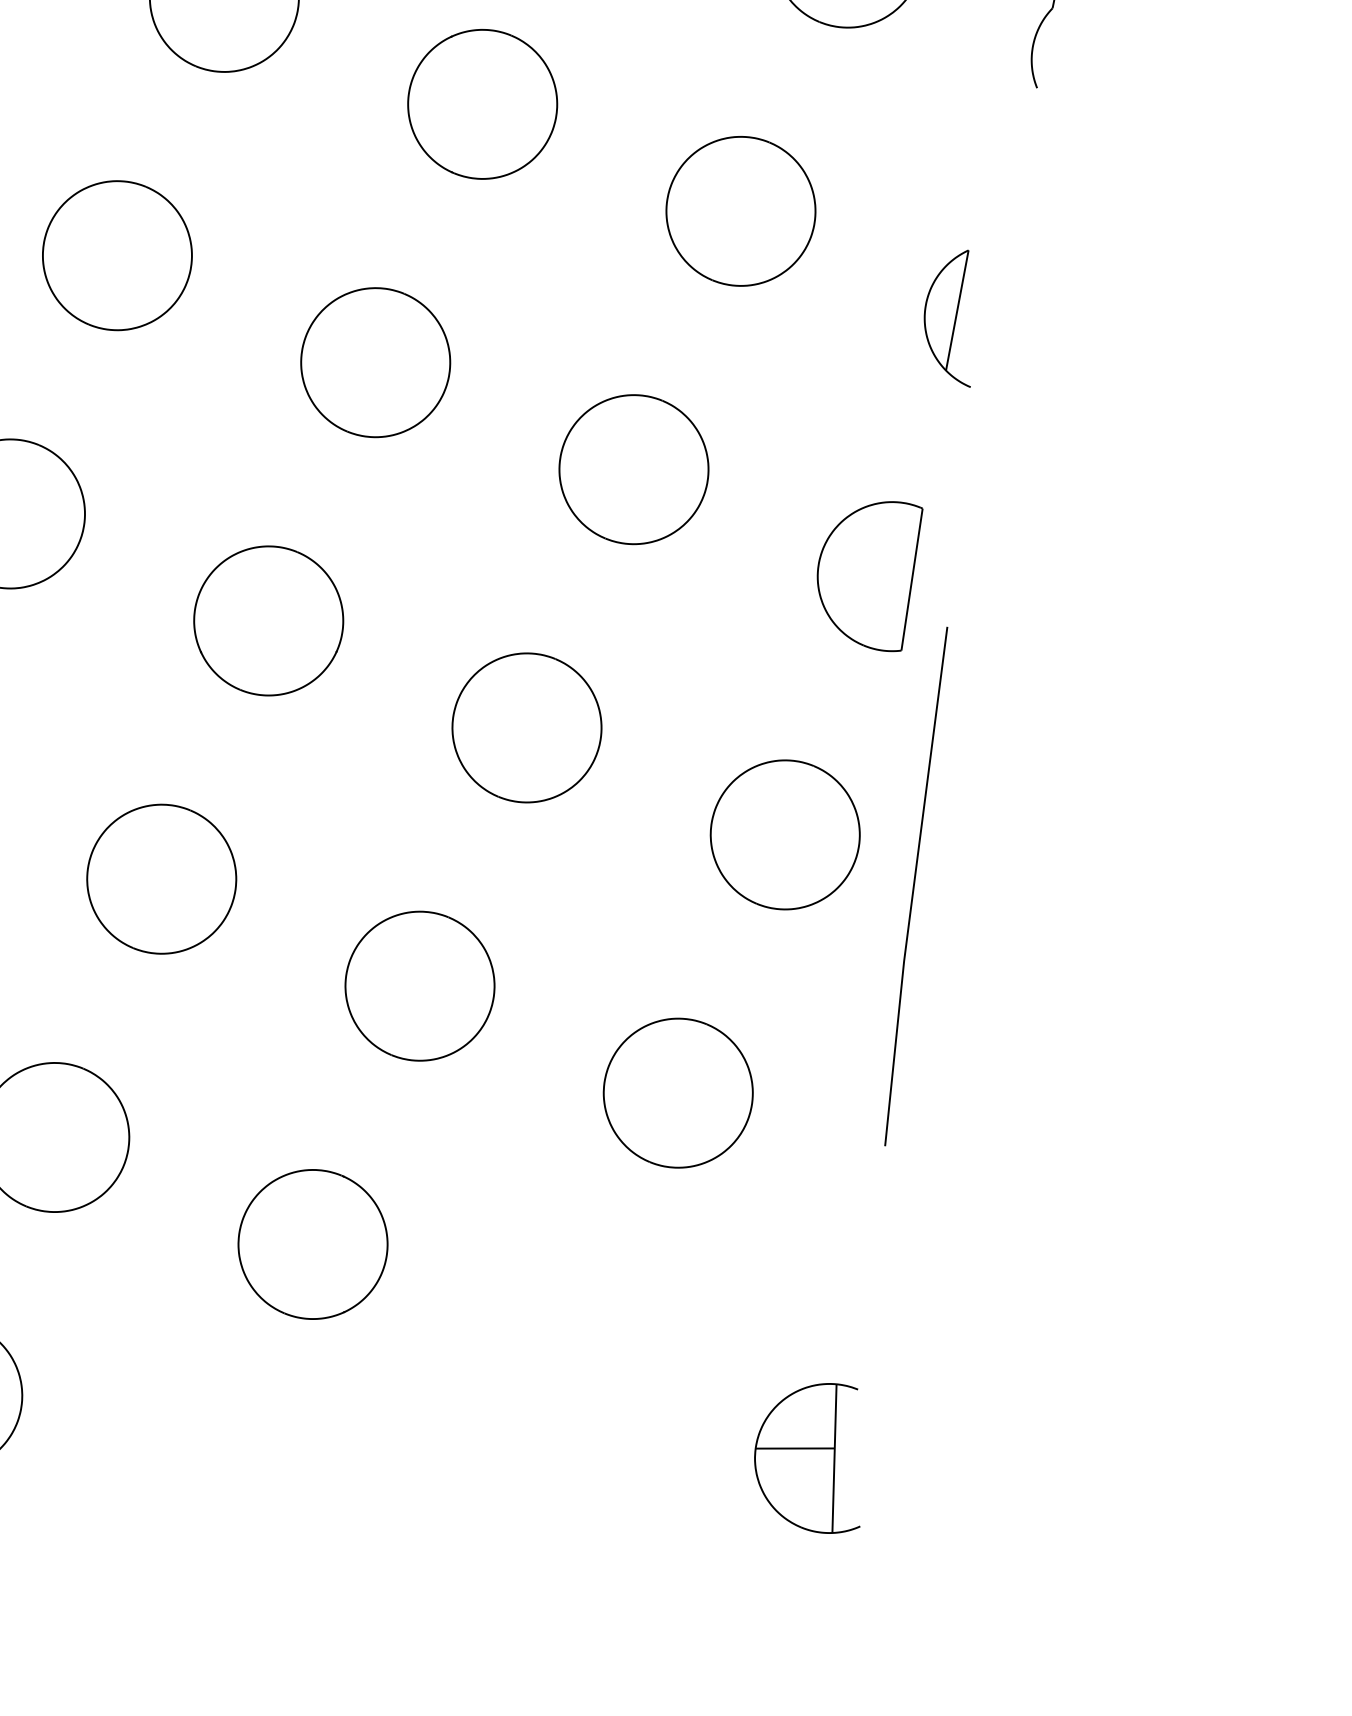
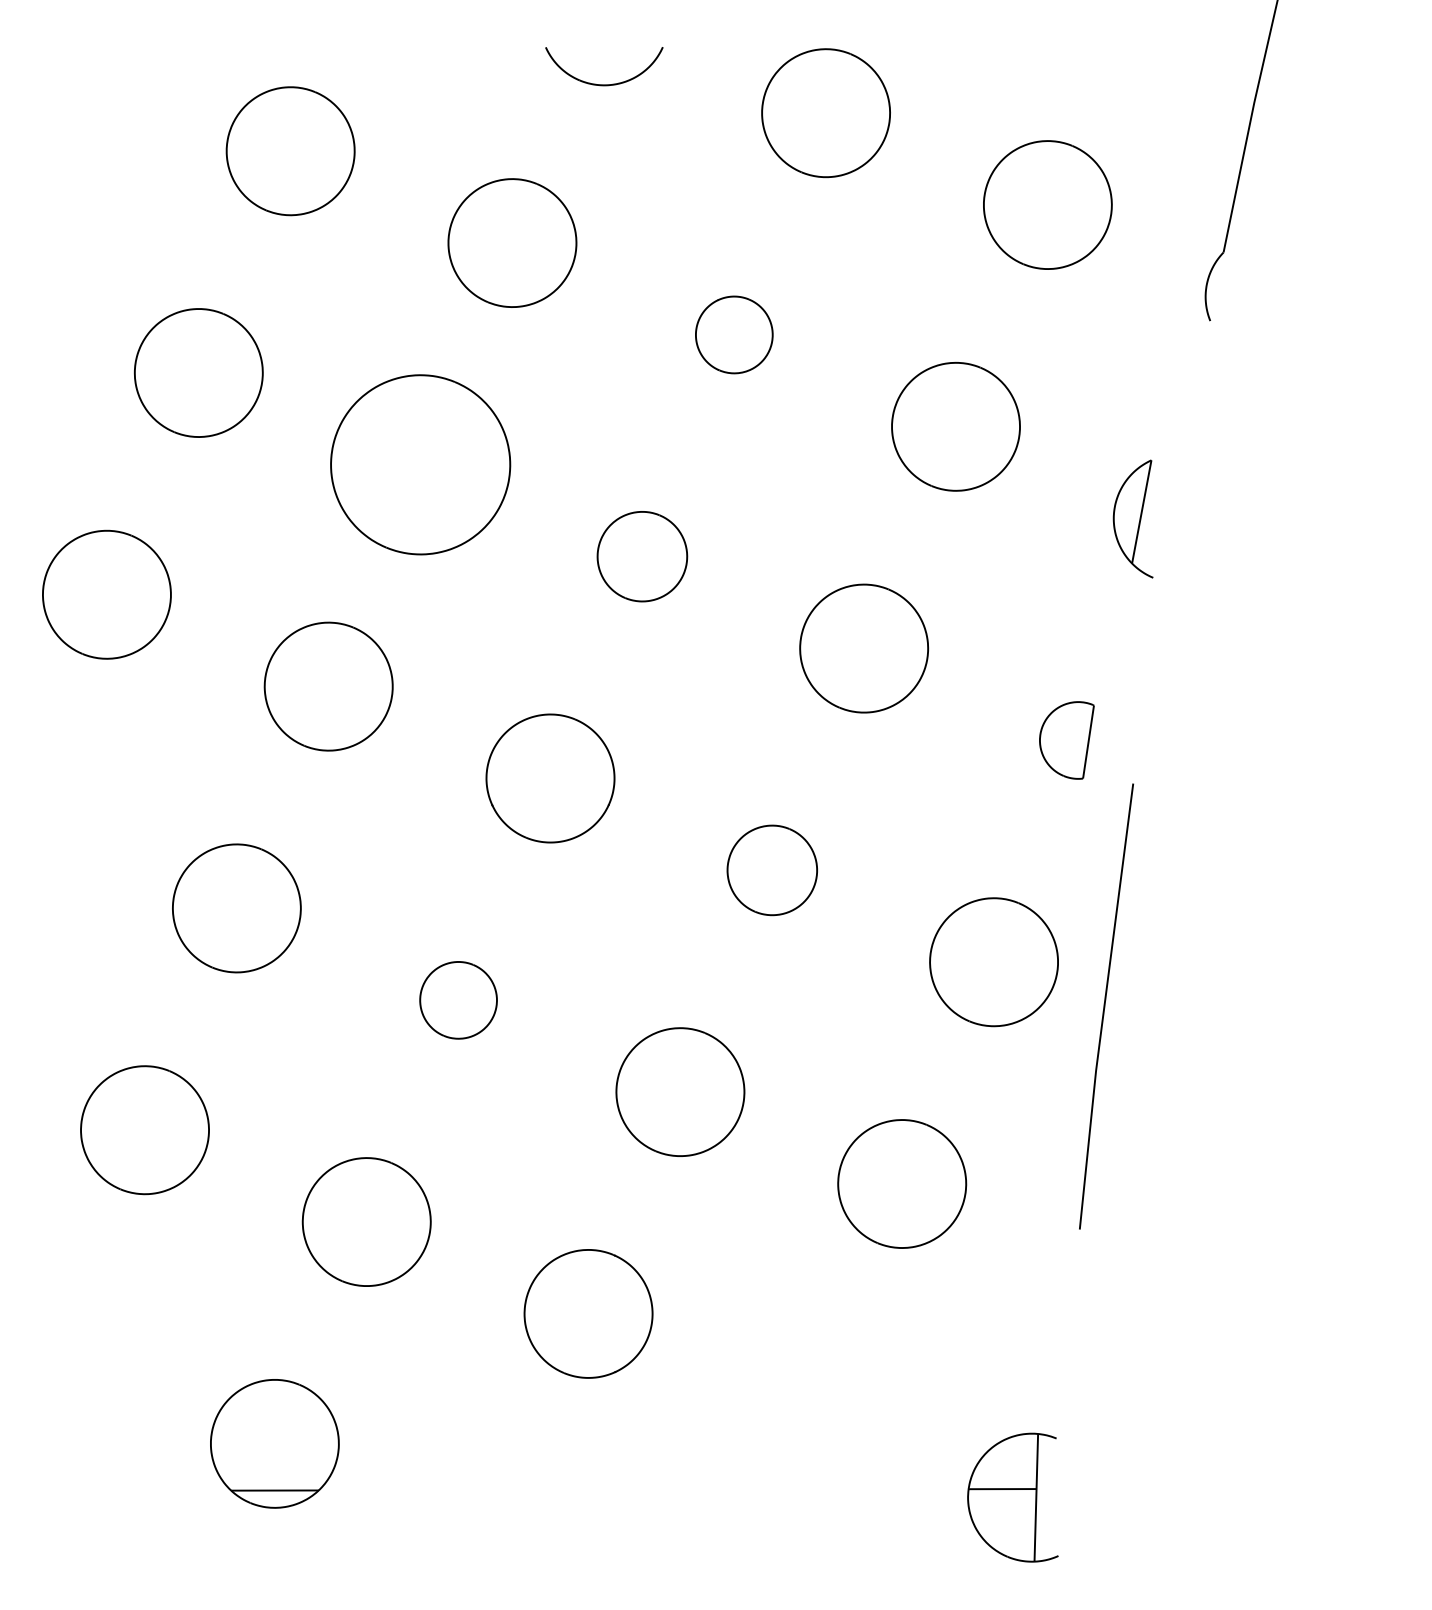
part: (483, 103) -> (734, 334), size x0.6
part: (117, 255) -> (420, 464), size x1.4
part: (375, 362) -> (642, 556), size x0.7
part: (869, 576) -> (1066, 740), size x0.6
part: (527, 728) -> (772, 870), size x0.7
part: (161, 879) -> (458, 1000), size x0.6

